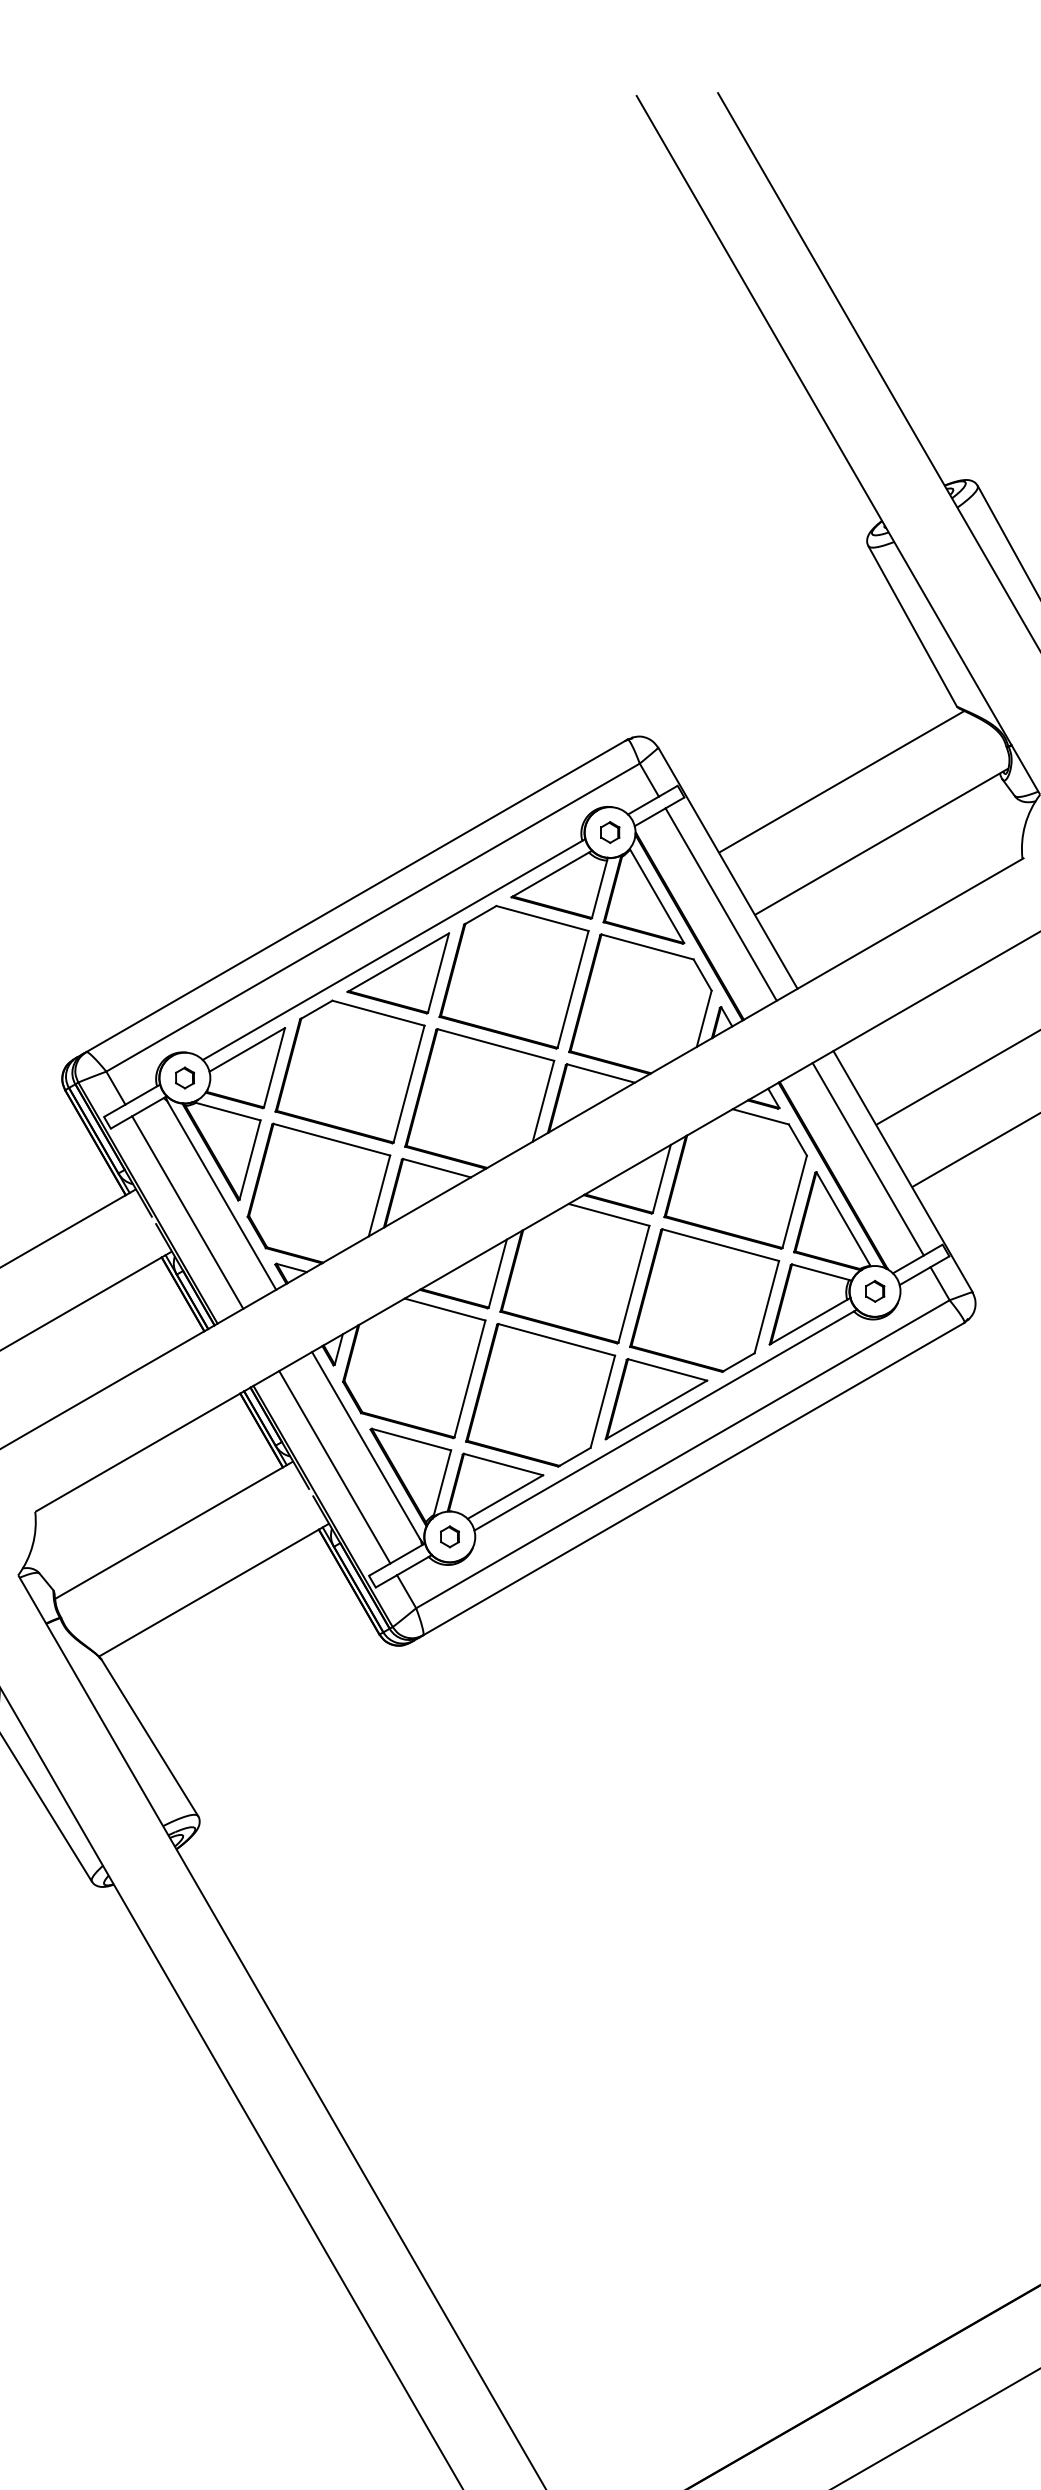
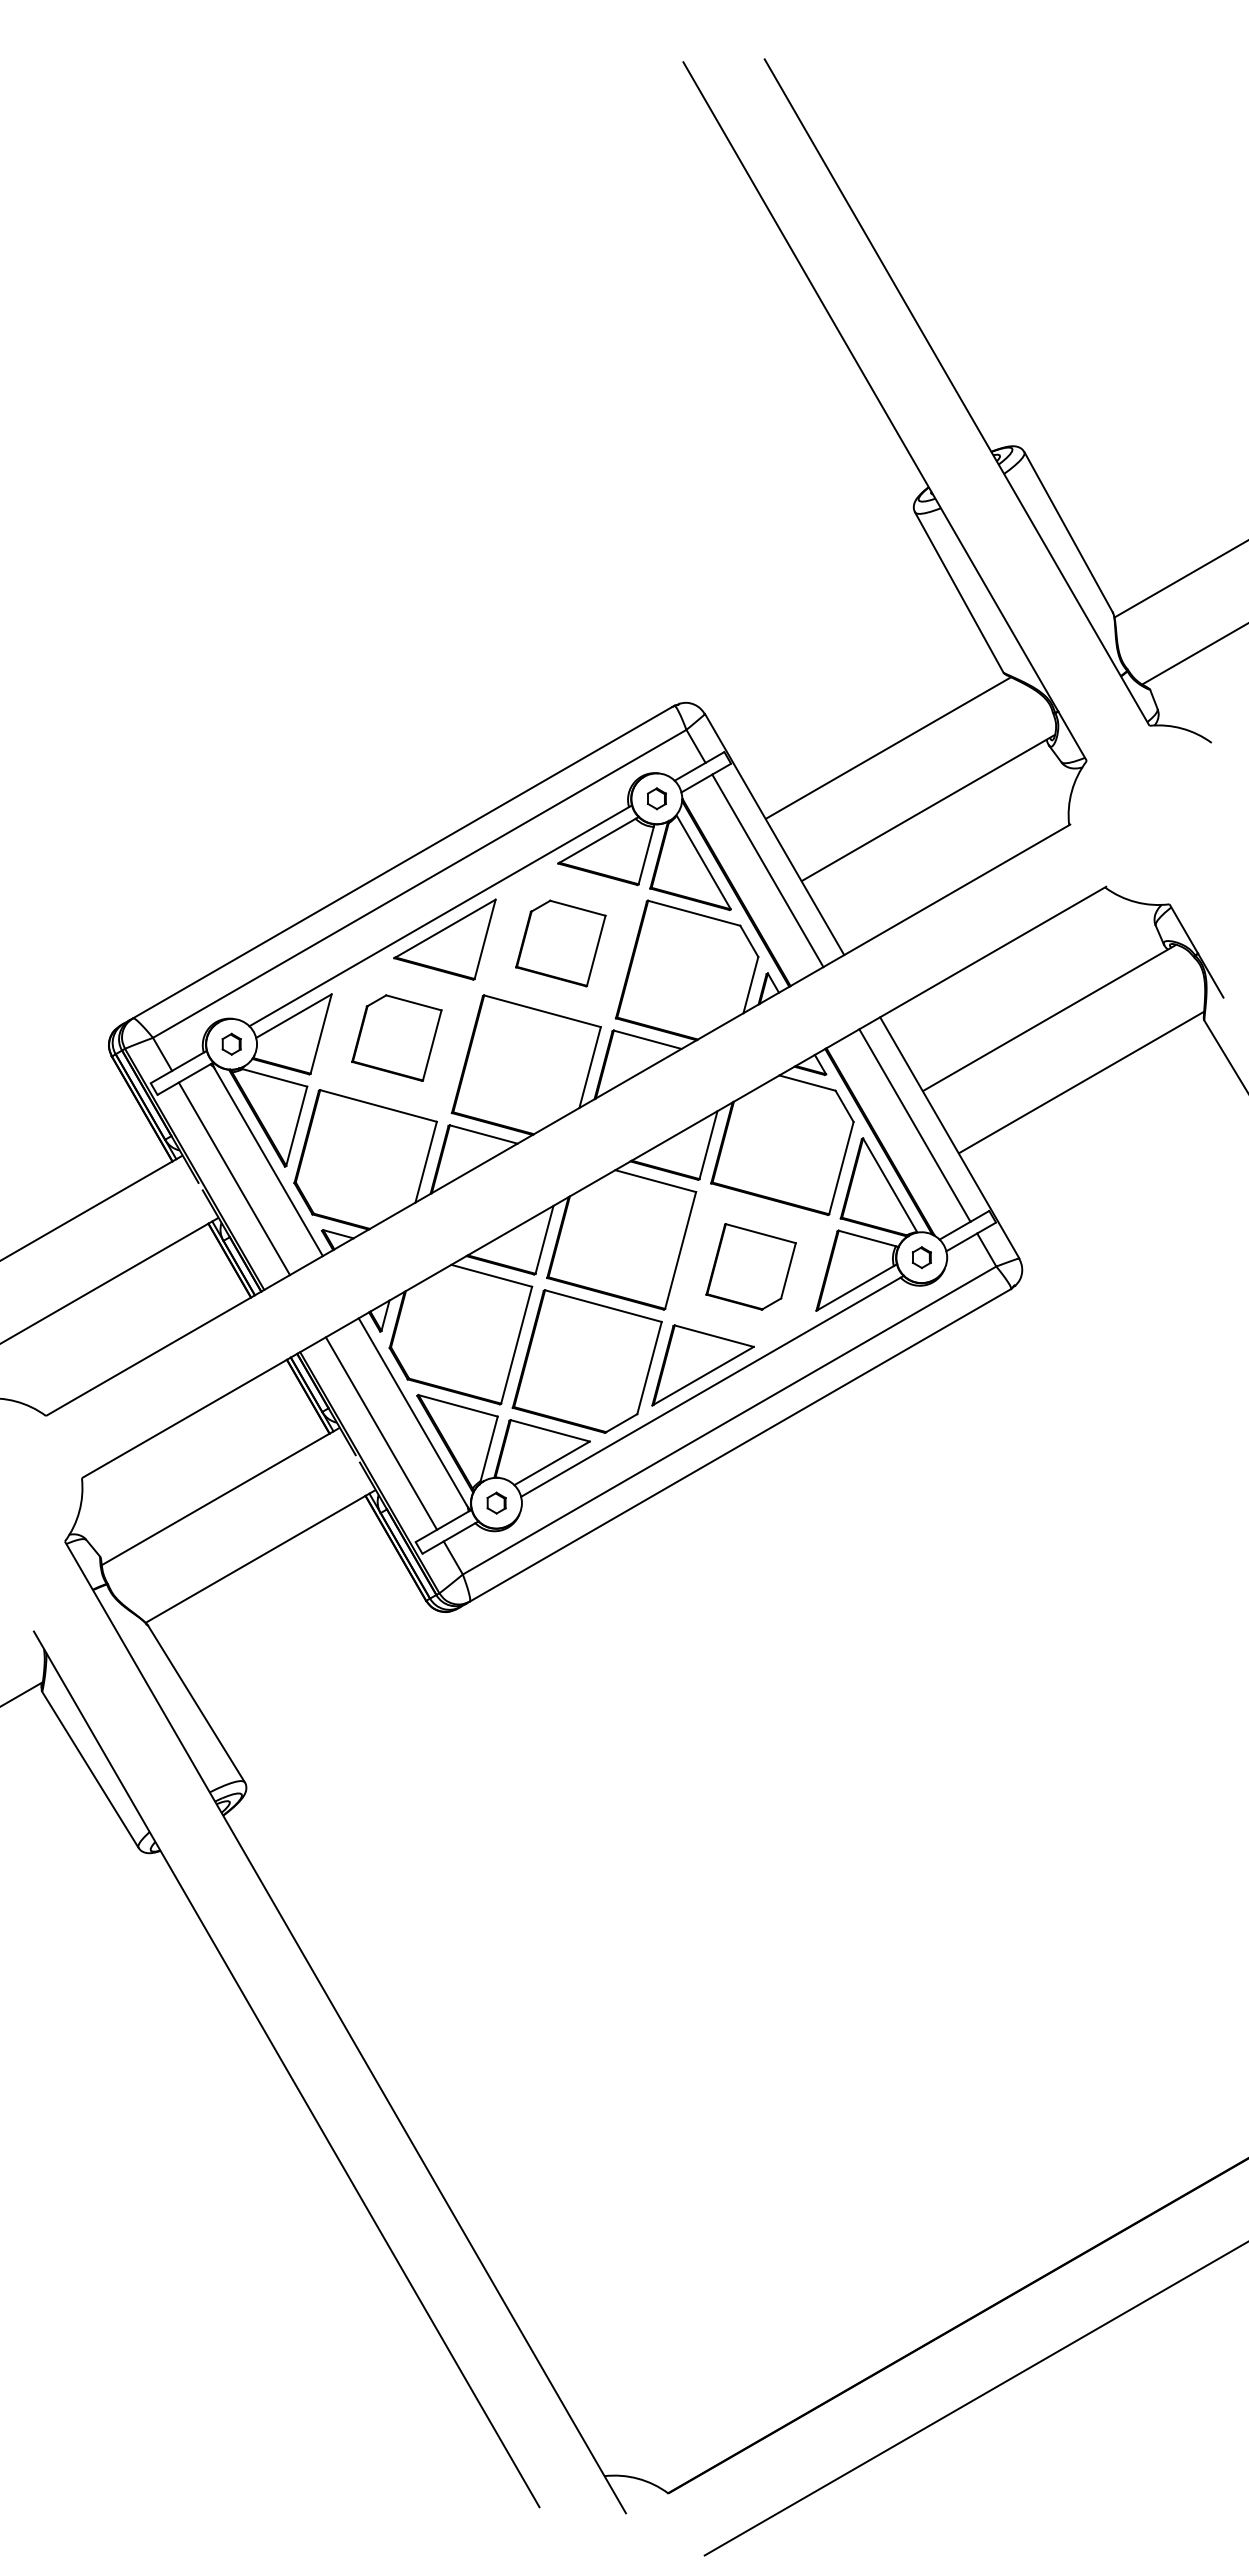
part: (513, 977) -> (560, 943), size x0.6
part: (349, 1071) -> (396, 1037), size x0.6
part: (703, 1300) -> (750, 1266), size x0.6

